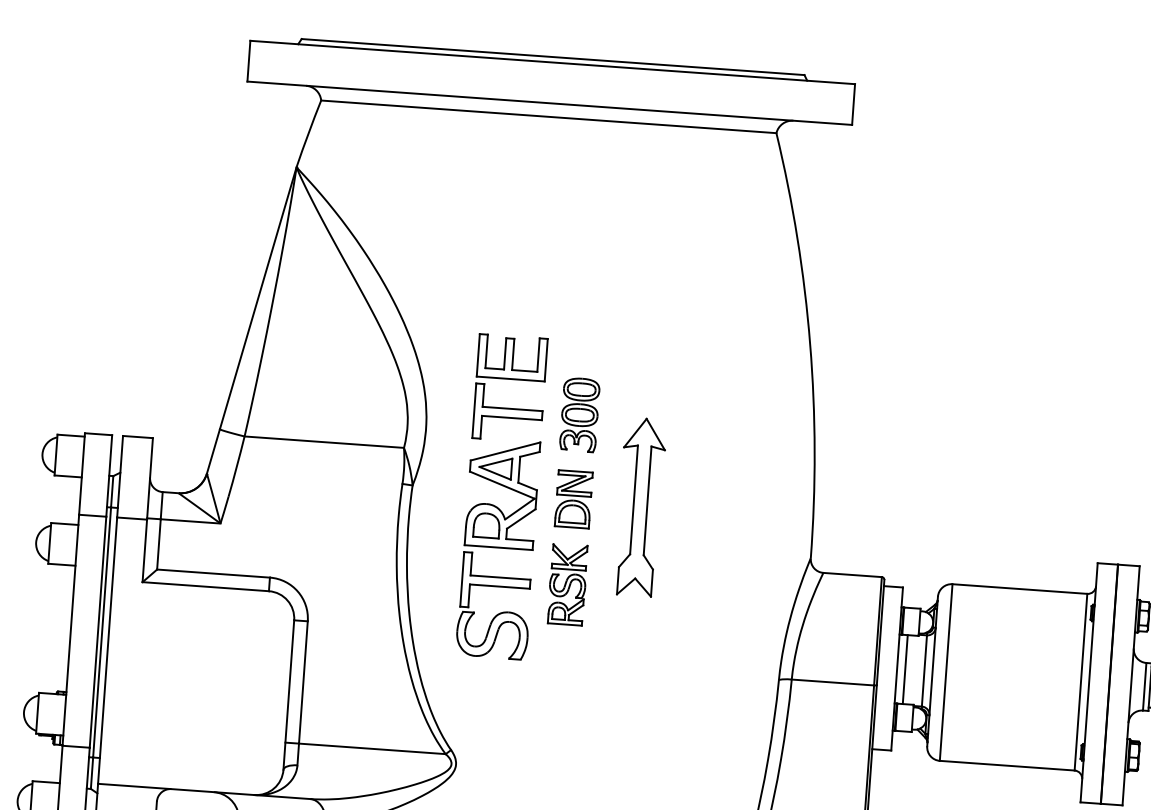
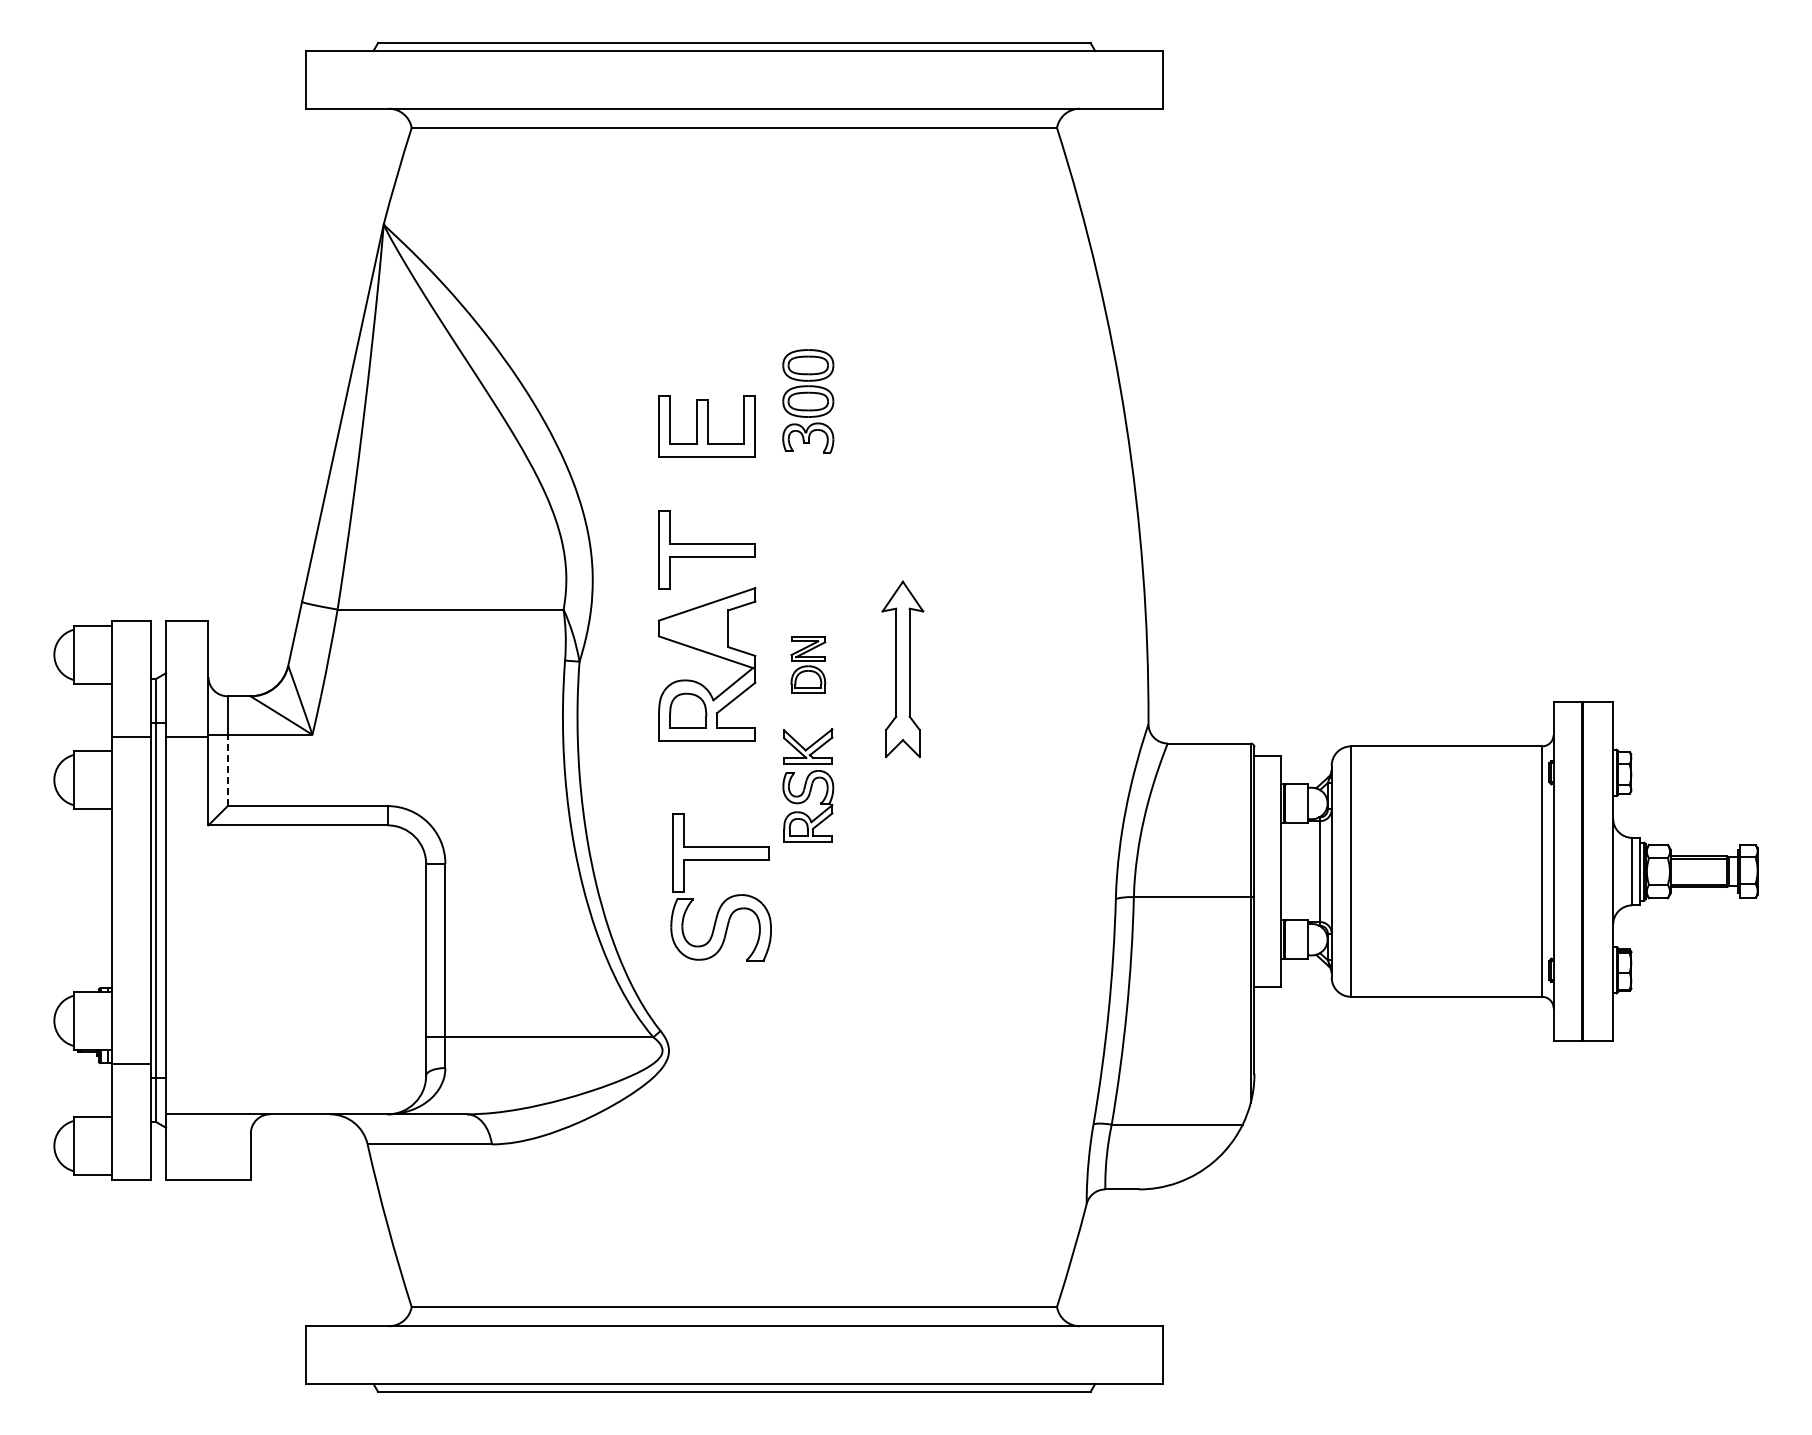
part: (511, 357) -> (706, 426), moved
part: (580, 415) -> (808, 401), moved
part: (495, 467) -> (694, 628), removed
part: (573, 499) -> (808, 664), size x0.7
part: (640, 507) -> (902, 669), size x0.7
line: (158, 544) -> (227, 770), solid -> dashed
part: (497, 614) -> (726, 898), moved
line: (905, 669) -> (1293, 871), removed

